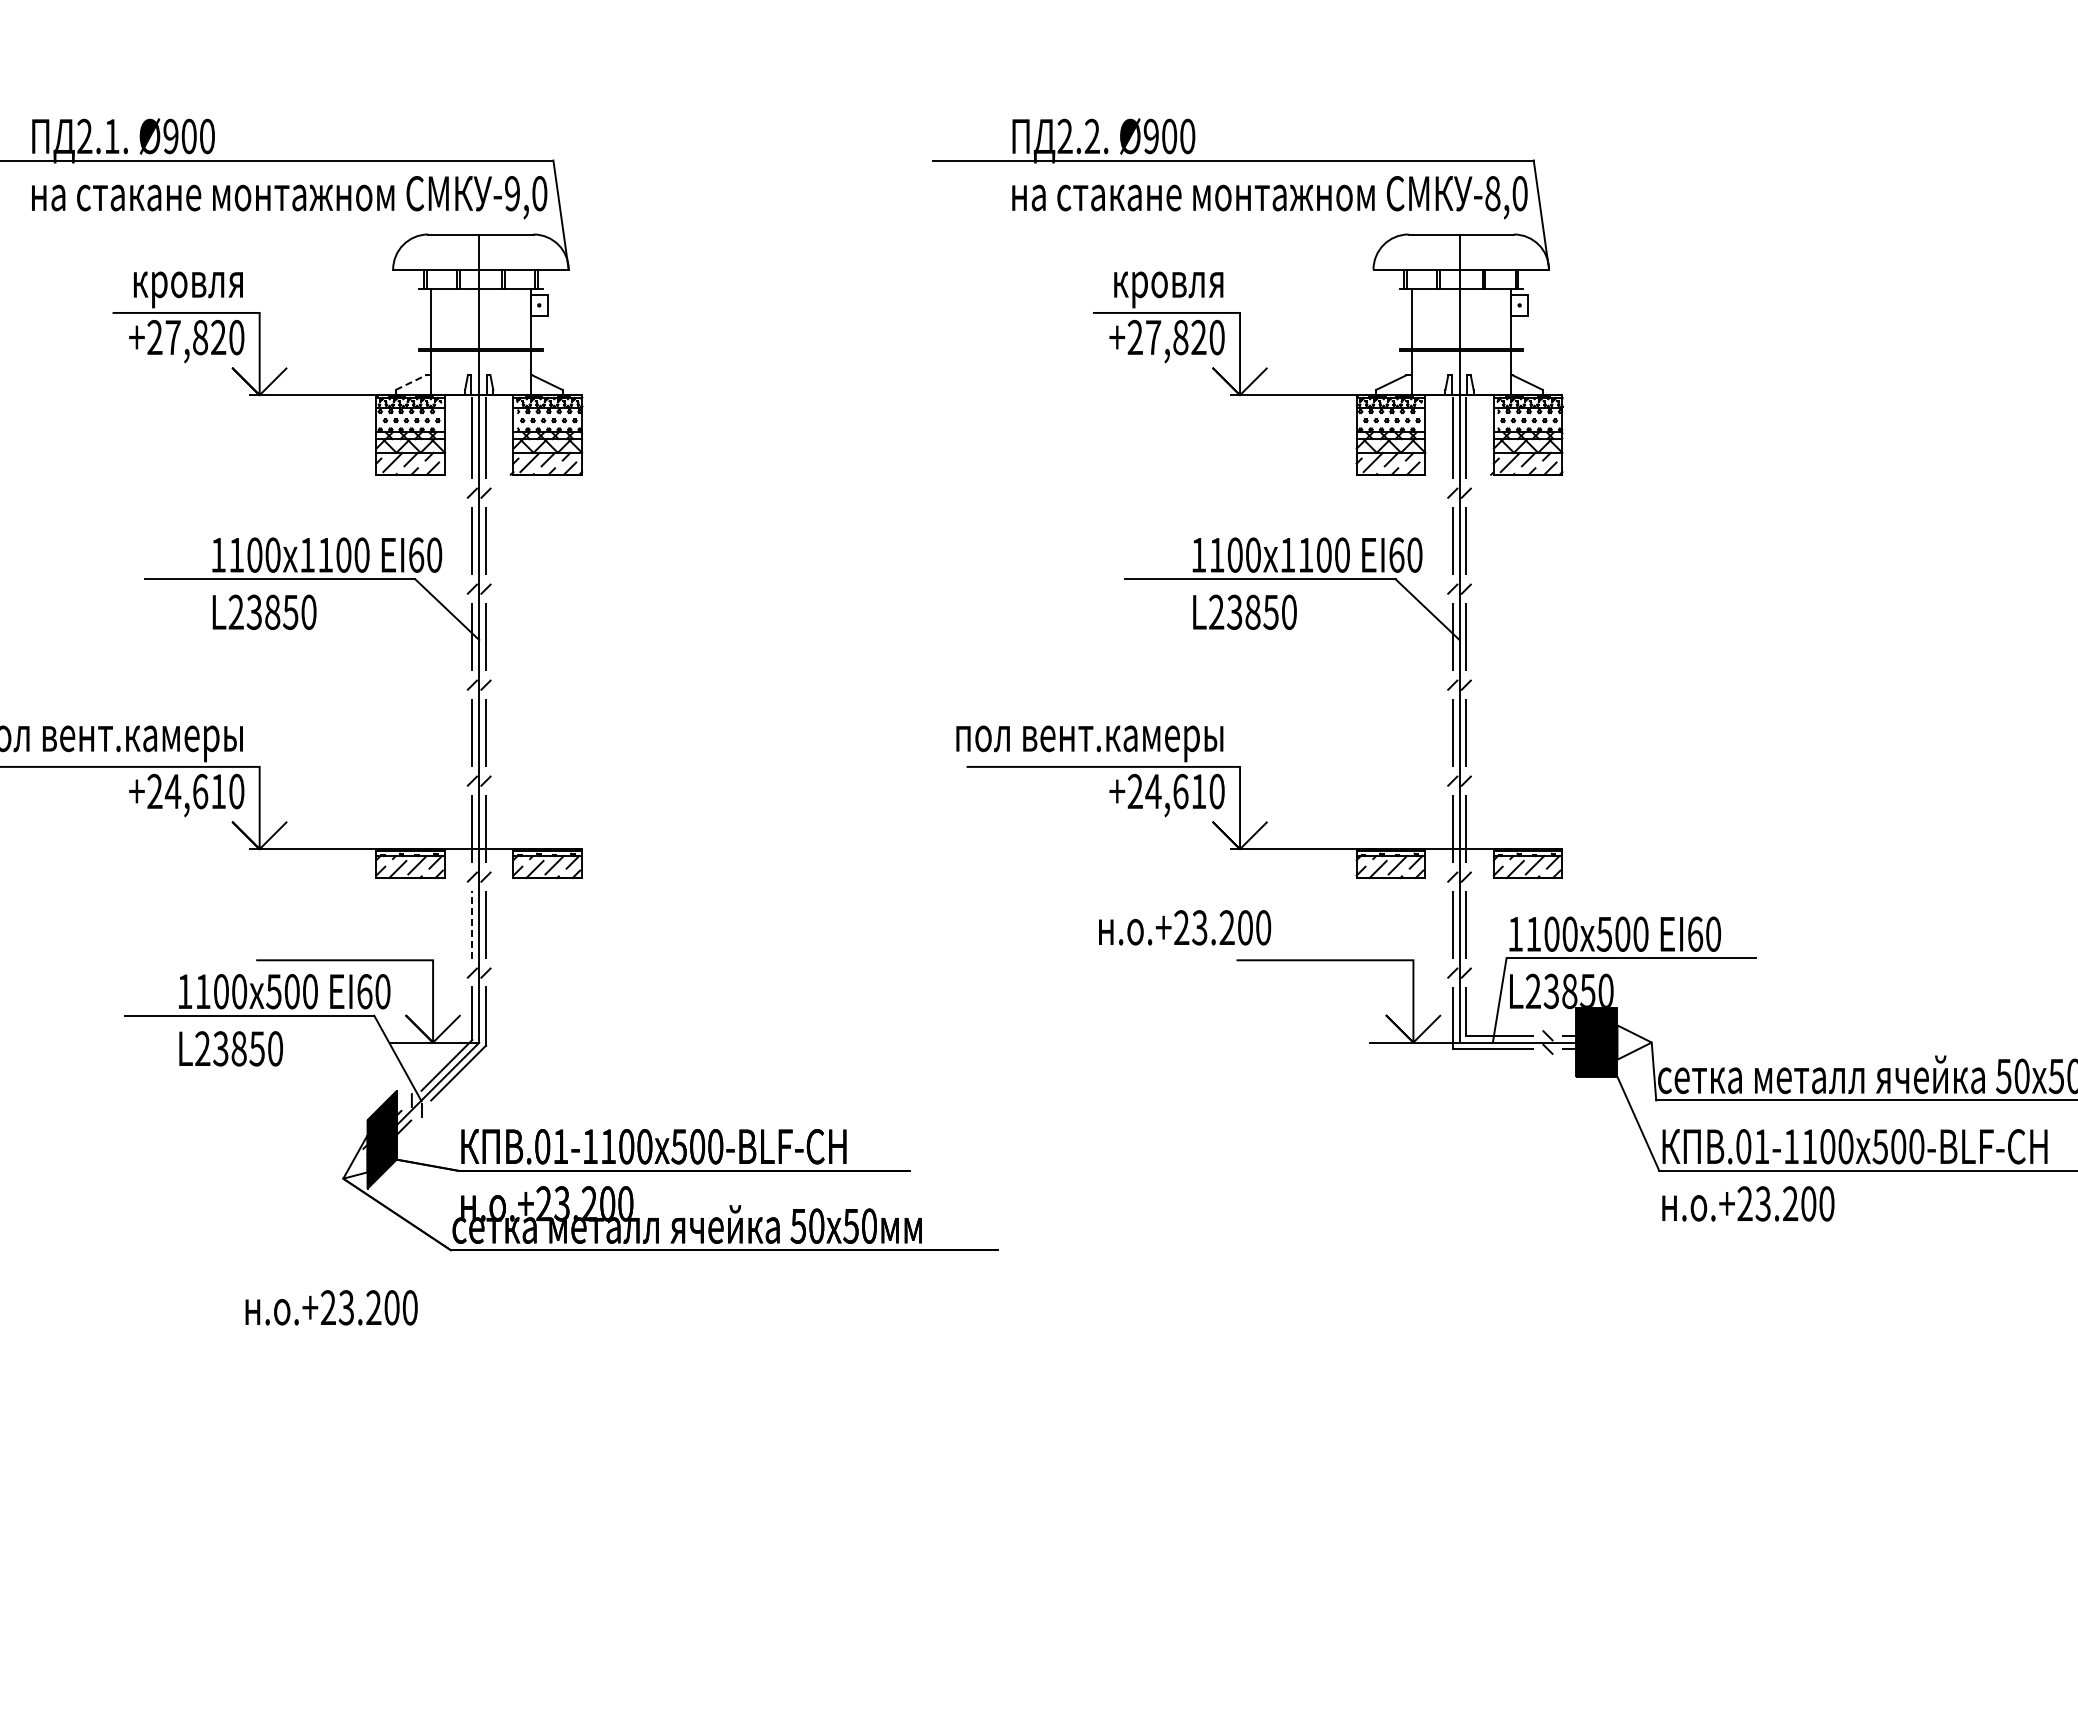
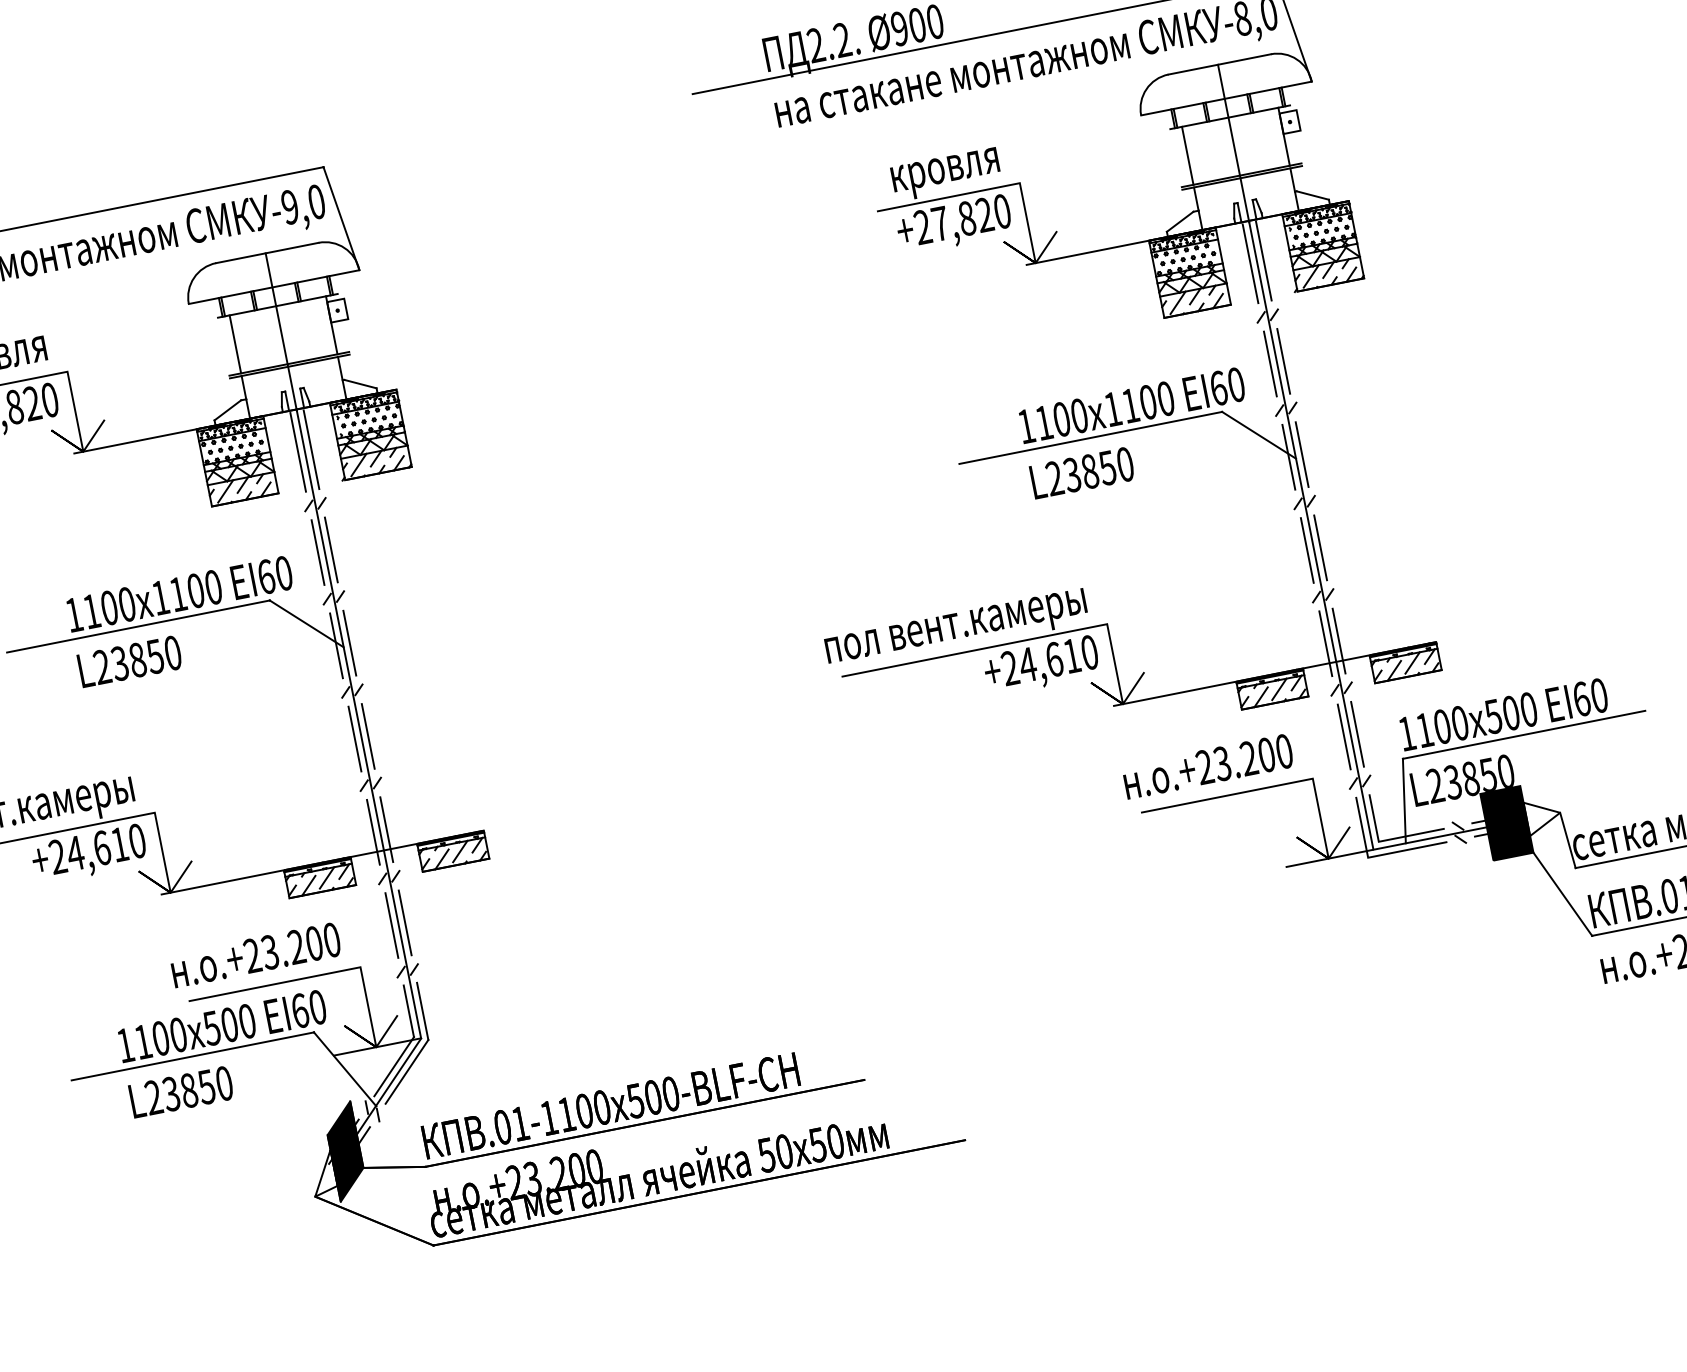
line: (410, 382) -> (227, 410), dashed -> solid
line: (472, 924) -> (391, 924), dashed -> solid
text: (1185, 927) -> (1208, 766), moved
text: (331, 1307) -> (255, 954), moved

